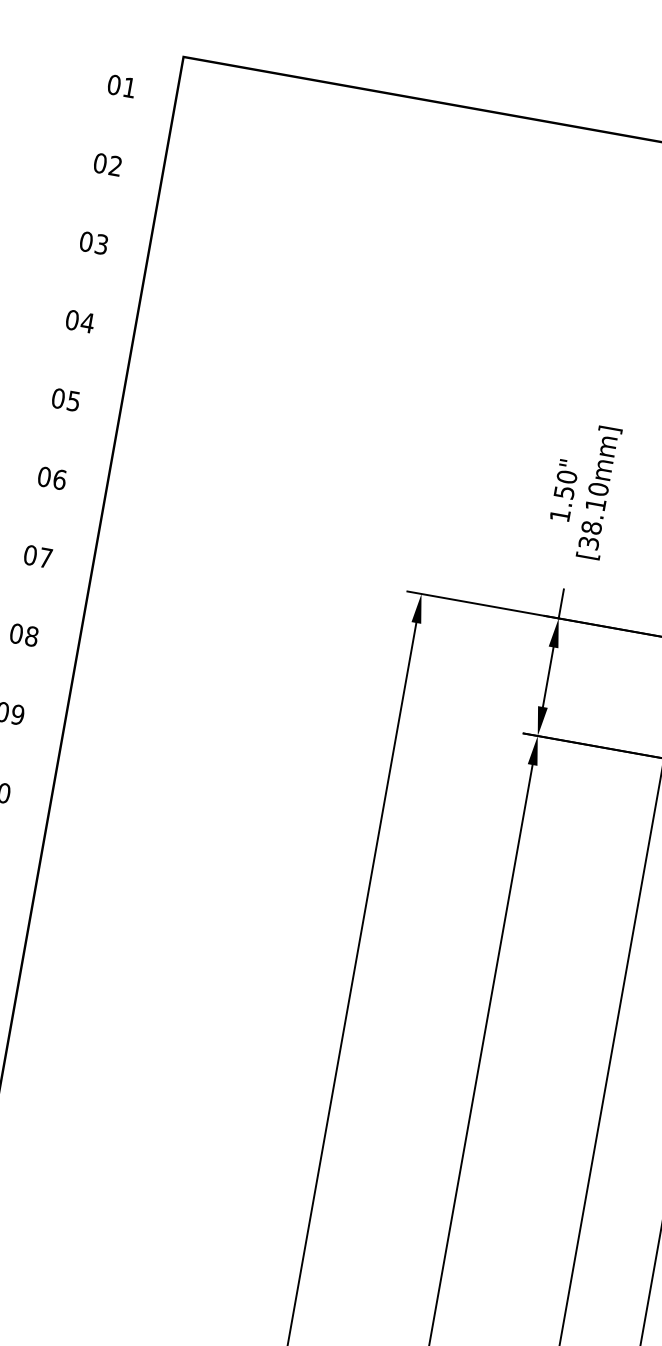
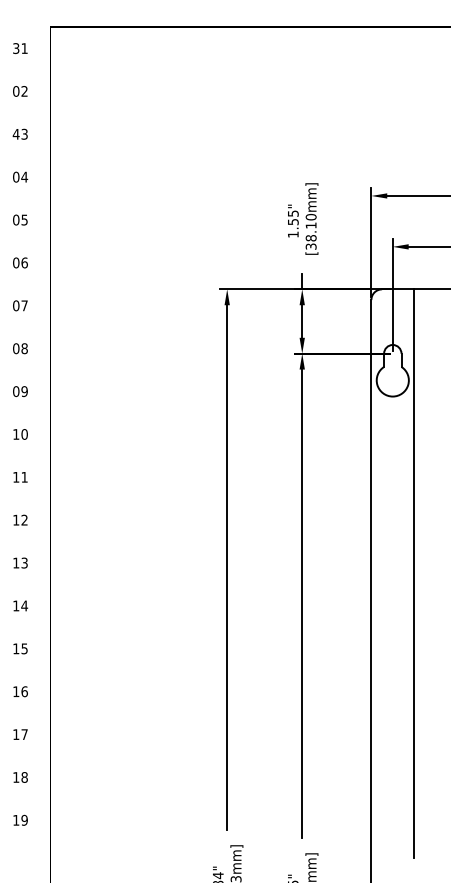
text: (114, 85) -> (16, 48), 01 -> 31
text: (85, 240) -> (15, 133), 03 -> 43
text: (565, 476) -> (292, 213), 1.50" -> 1.55"

